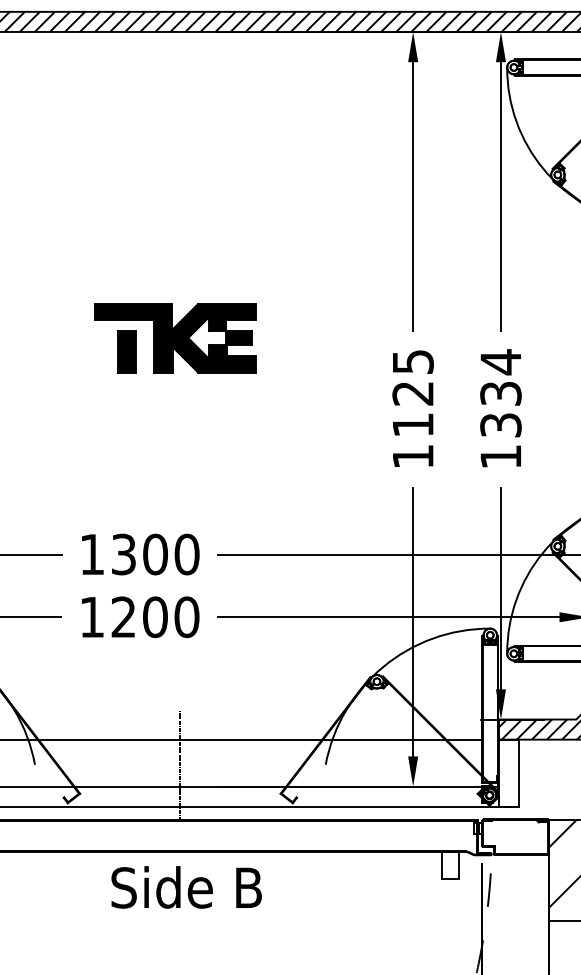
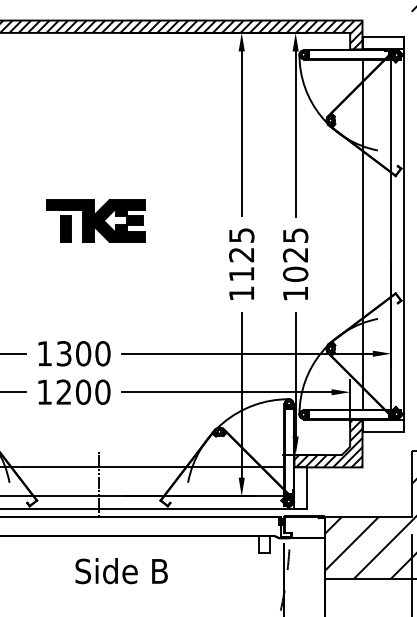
text: (500, 392) -> (295, 254), 1334 -> 1025
text: (186, 888) -> (121, 571), moved

